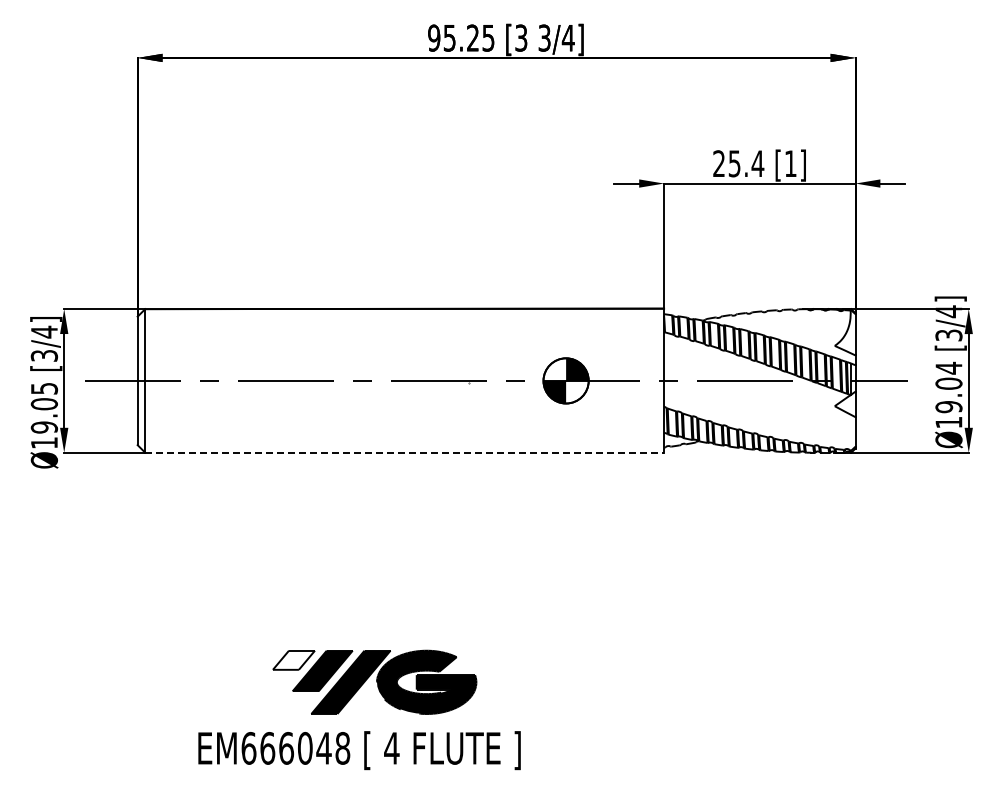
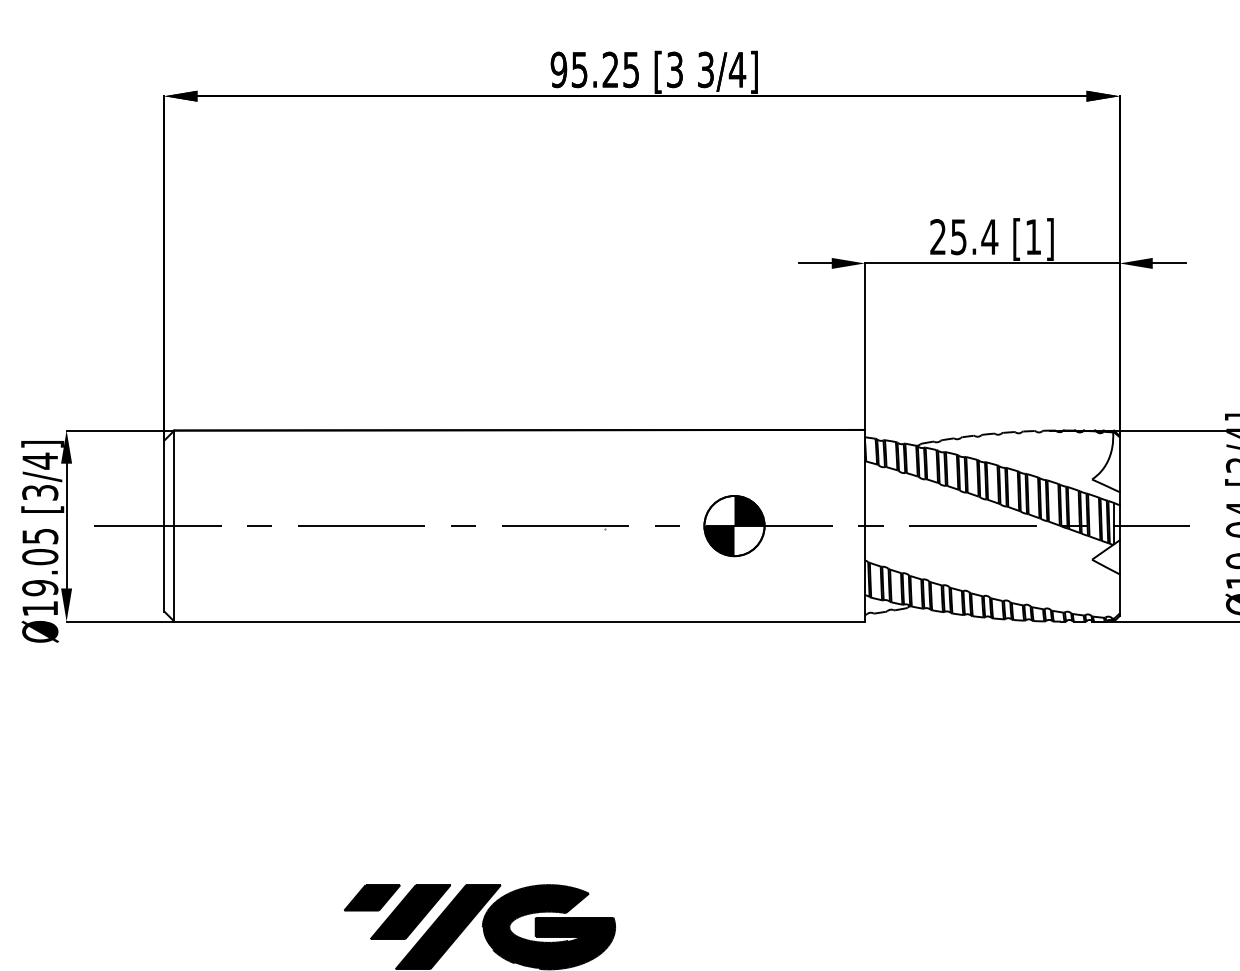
line: (405, 452) -> (520, 621), dashed -> solid
fill: (293, 659) -> (371, 896), added

